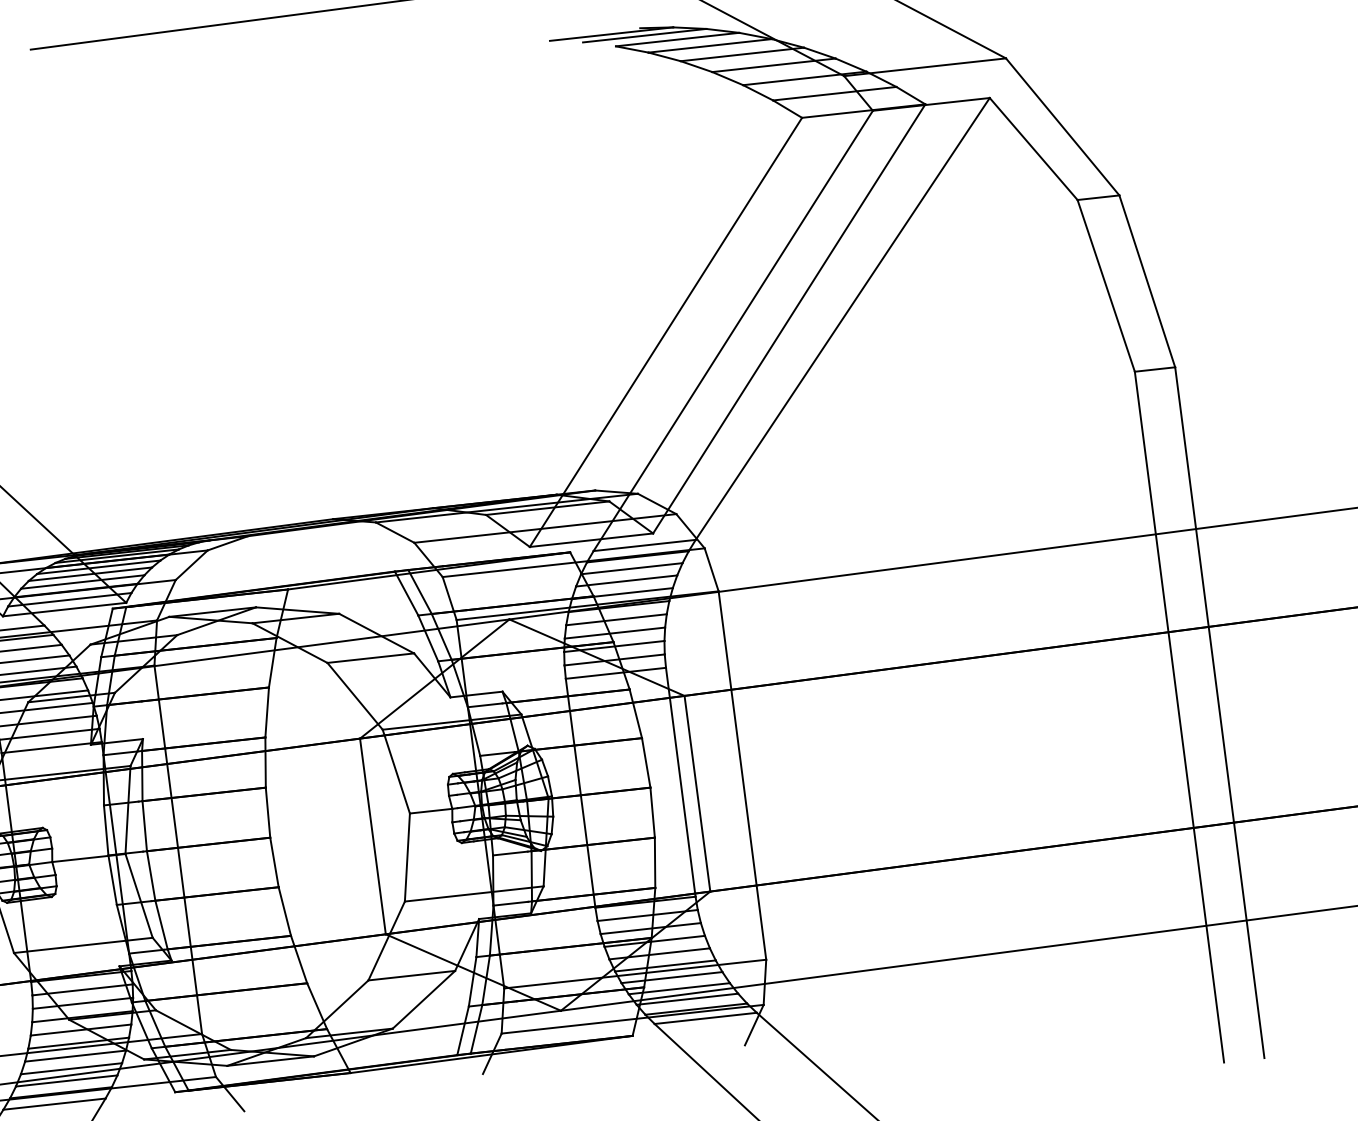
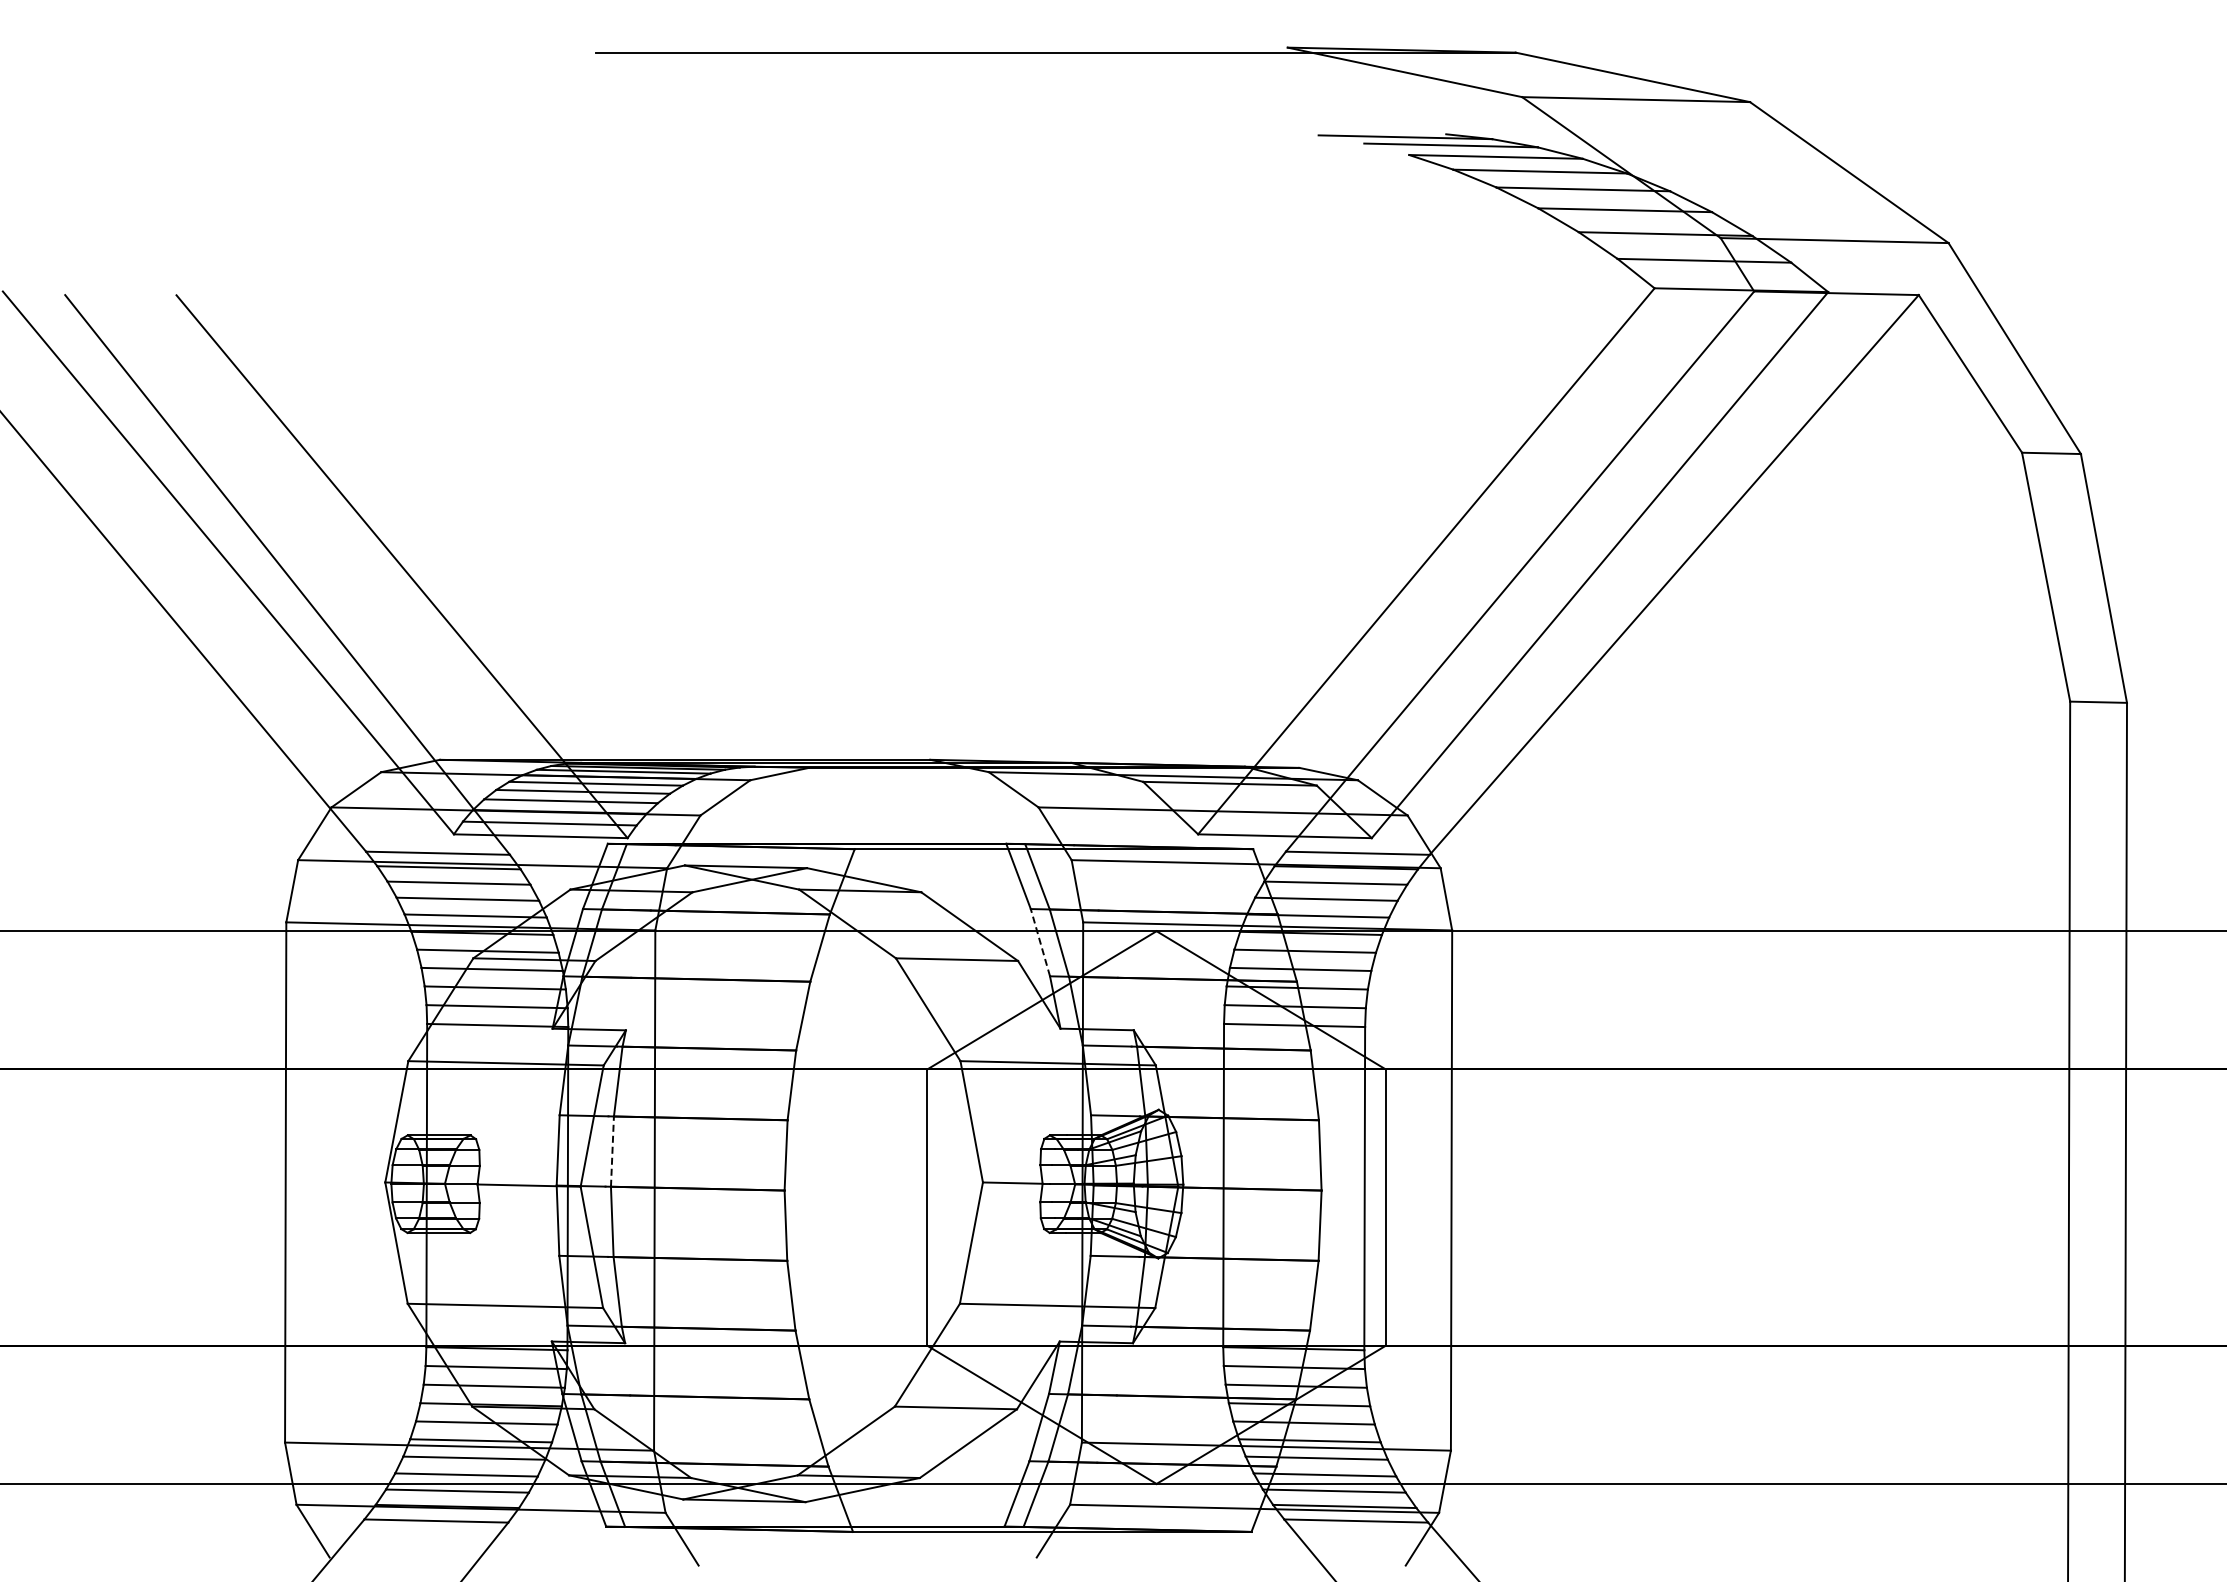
line: (428, 638) -> (1040, 942), solid -> dashed
line: (144, 826) -> (612, 1151), solid -> dashed

